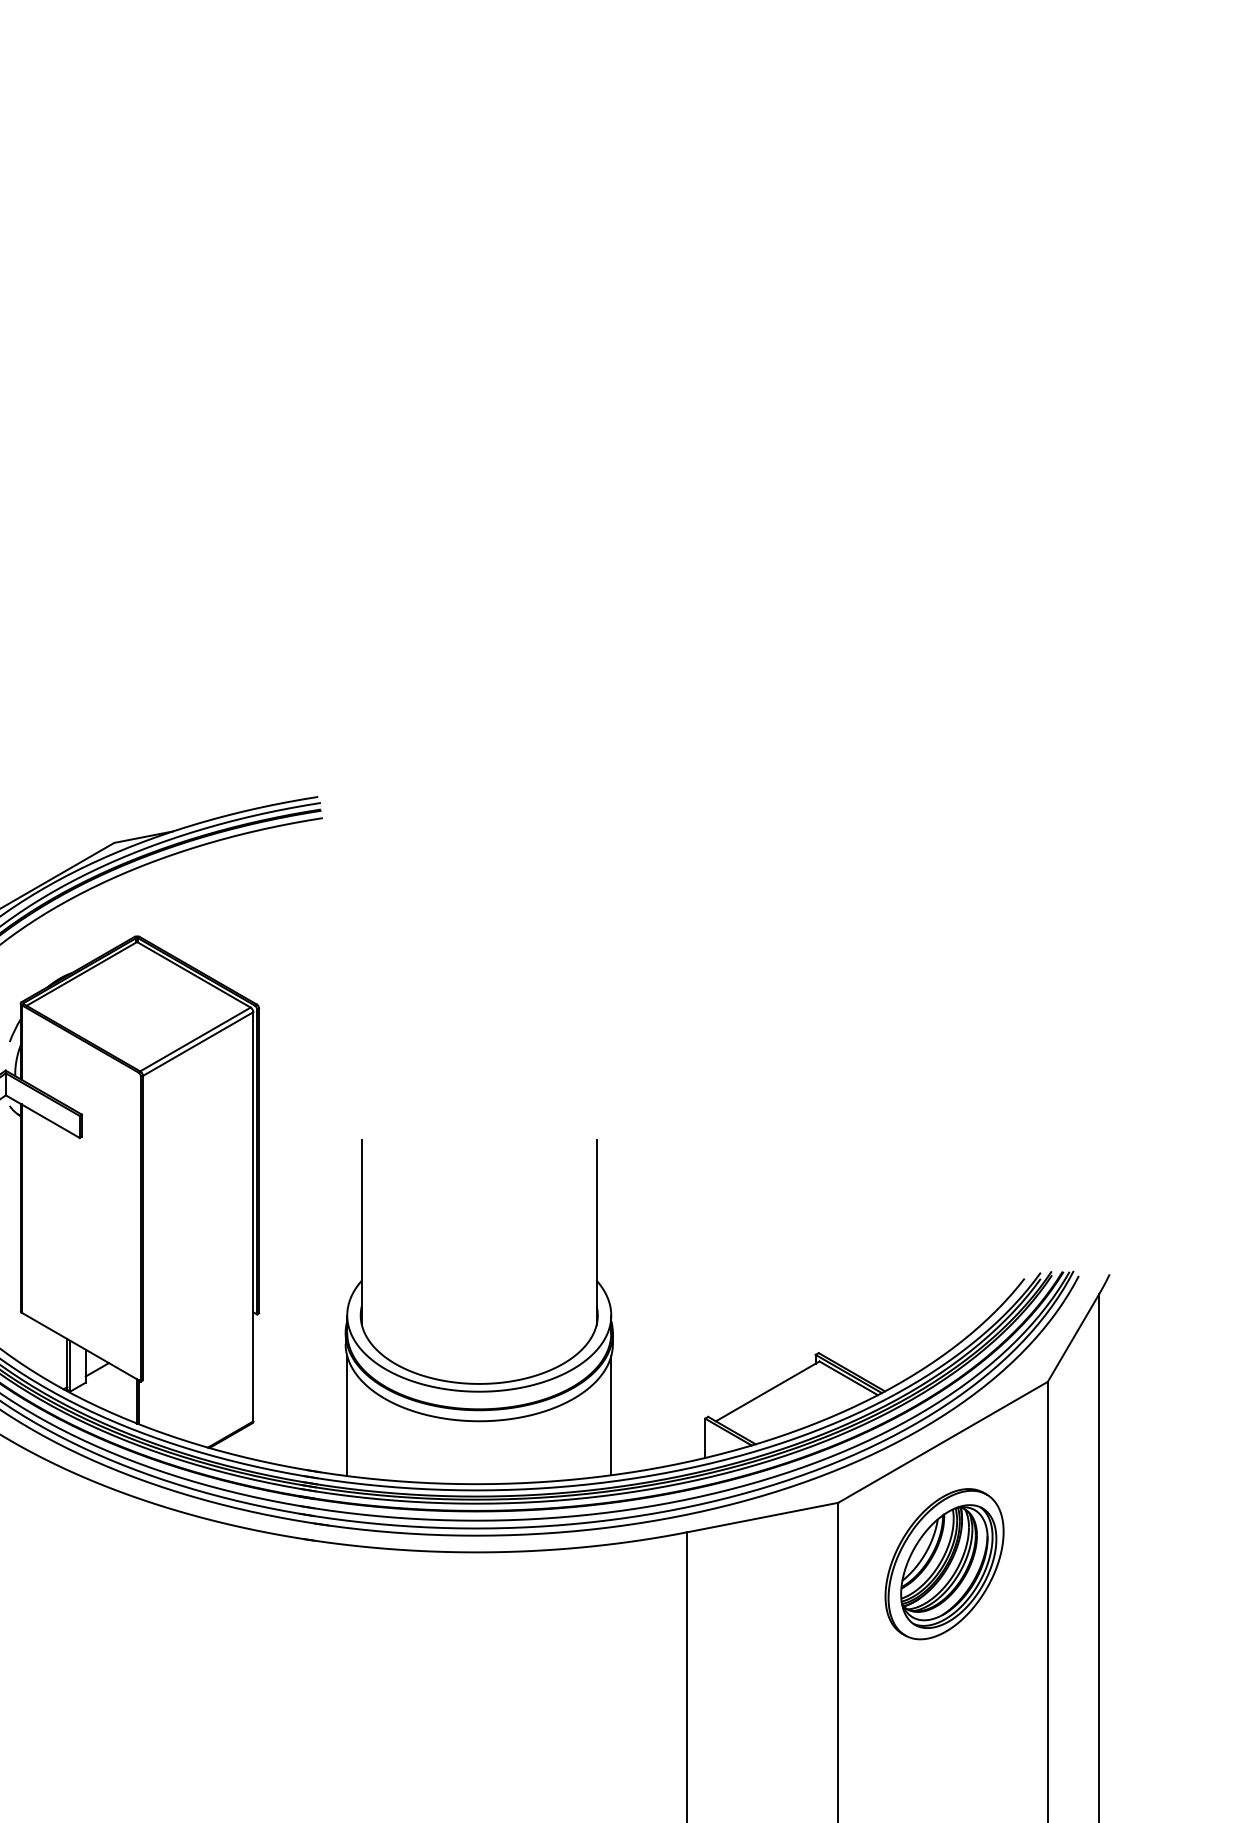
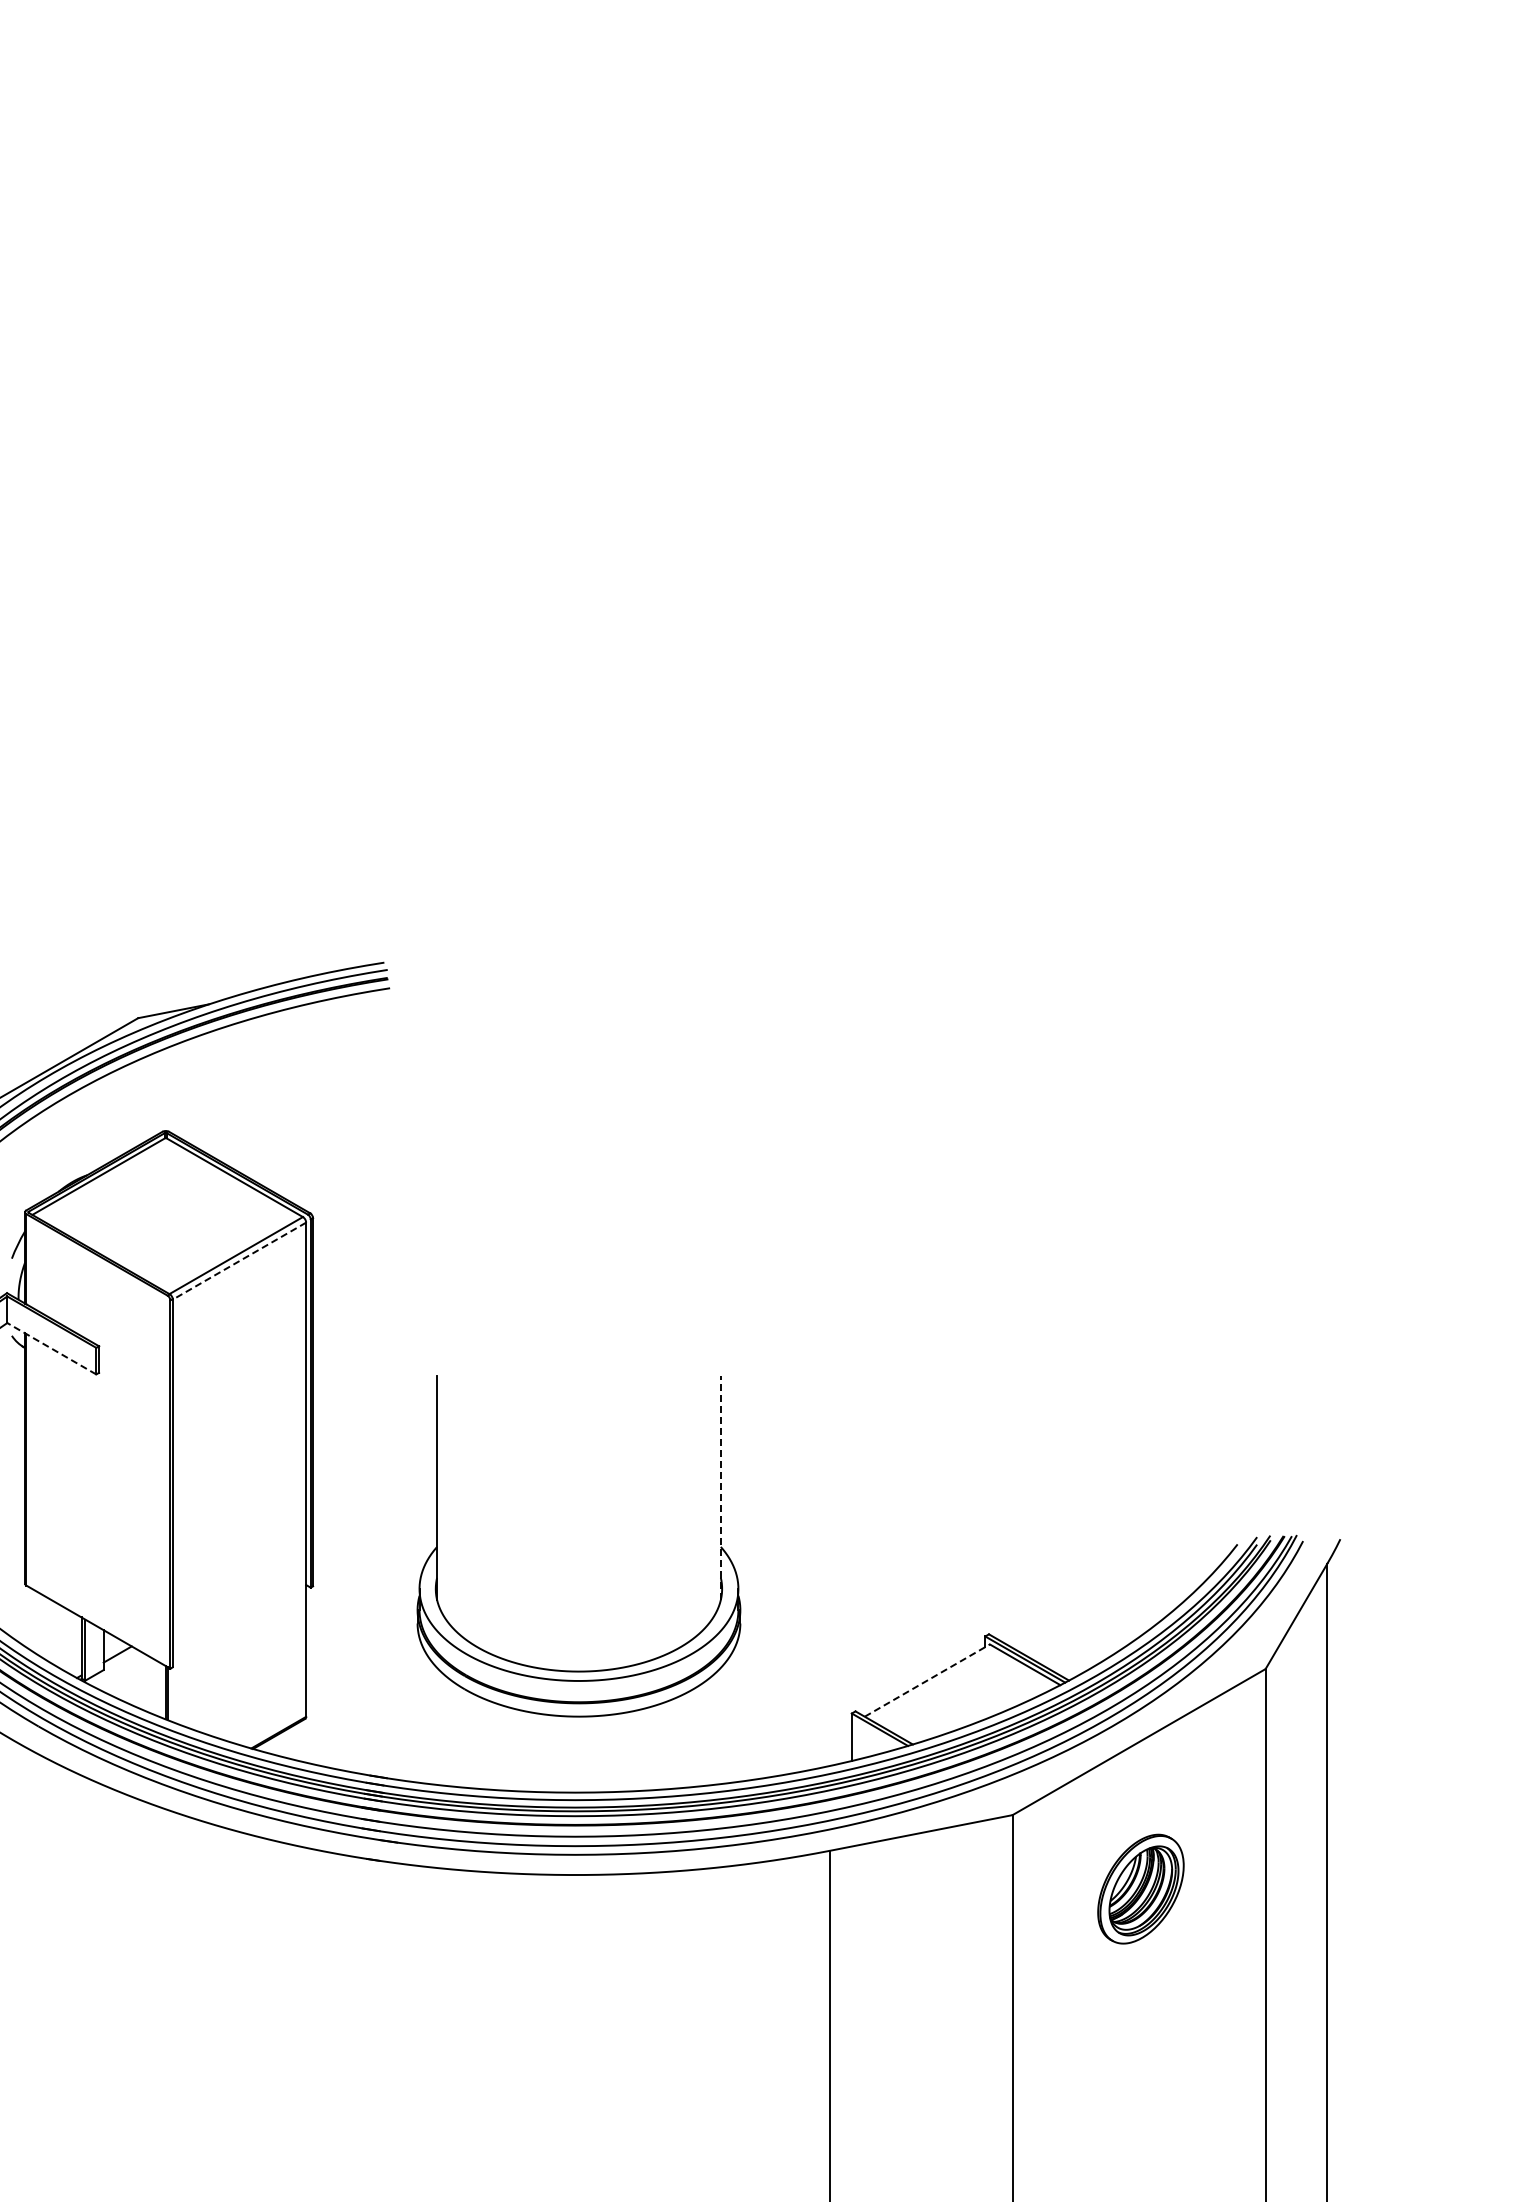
line: (198, 1044) -> (239, 1261), solid -> dashed
line: (42, 1116) -> (51, 1348), solid -> dashed
line: (596, 1232) -> (720, 1488), solid -> dashed
line: (767, 1391) -> (927, 1680), solid -> dashed
line: (347, 1415) -> (419, 1709), removed
line: (611, 1415) -> (738, 1709), removed
part: (944, 1563) -> (1140, 1888), size x0.6

